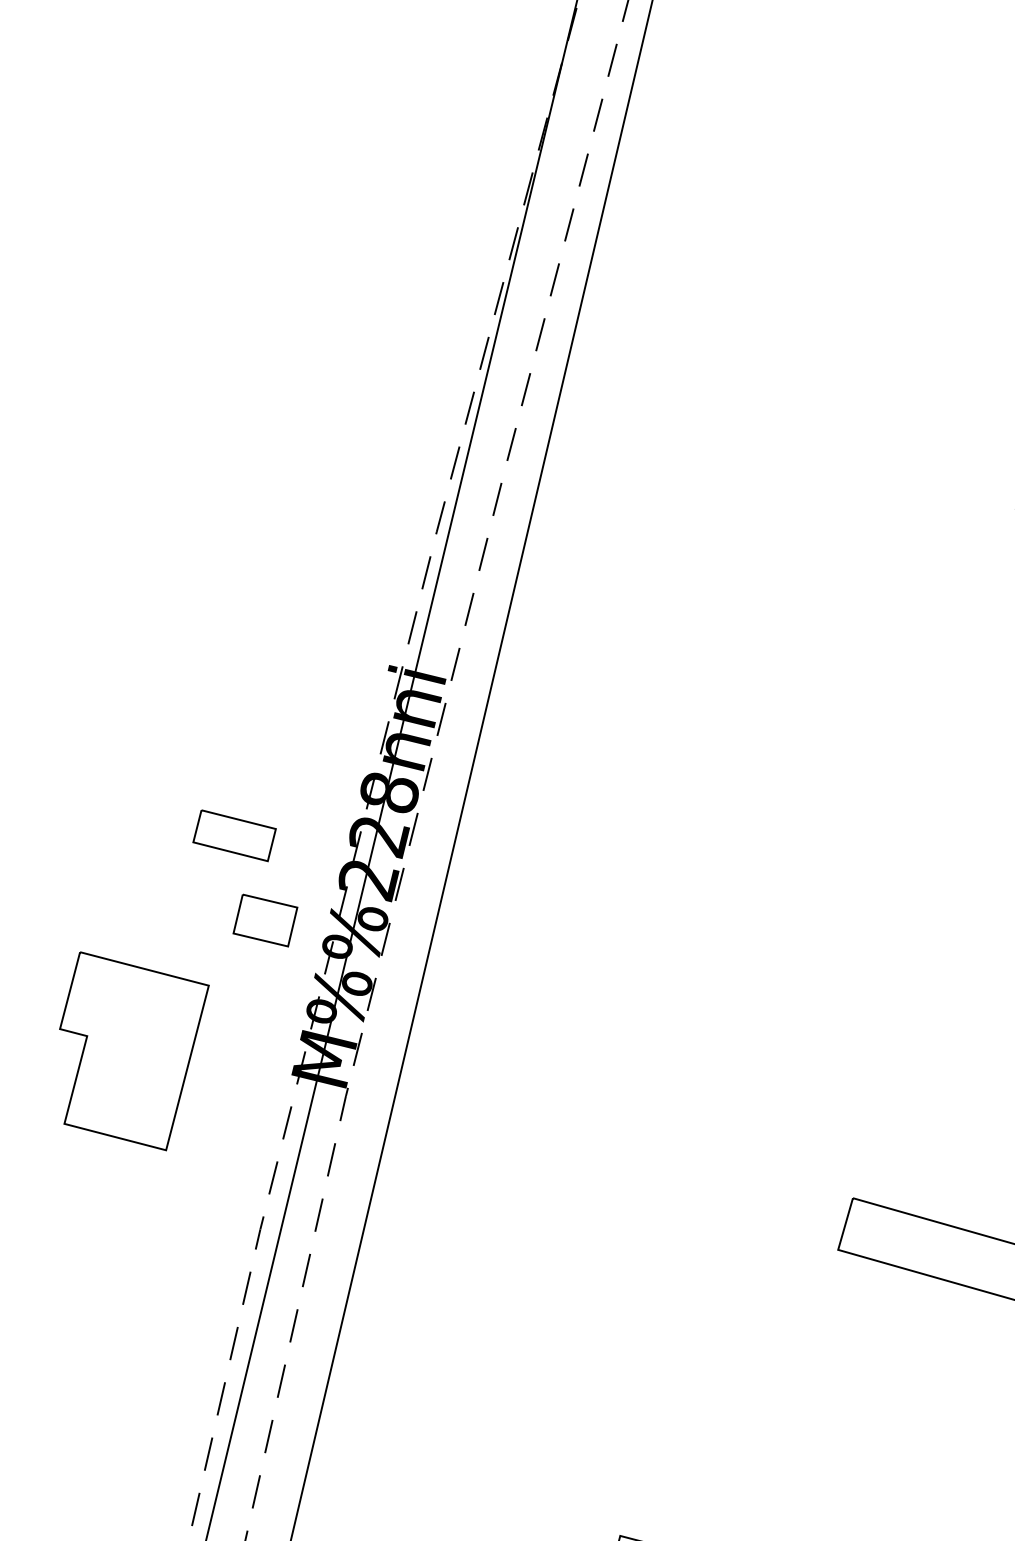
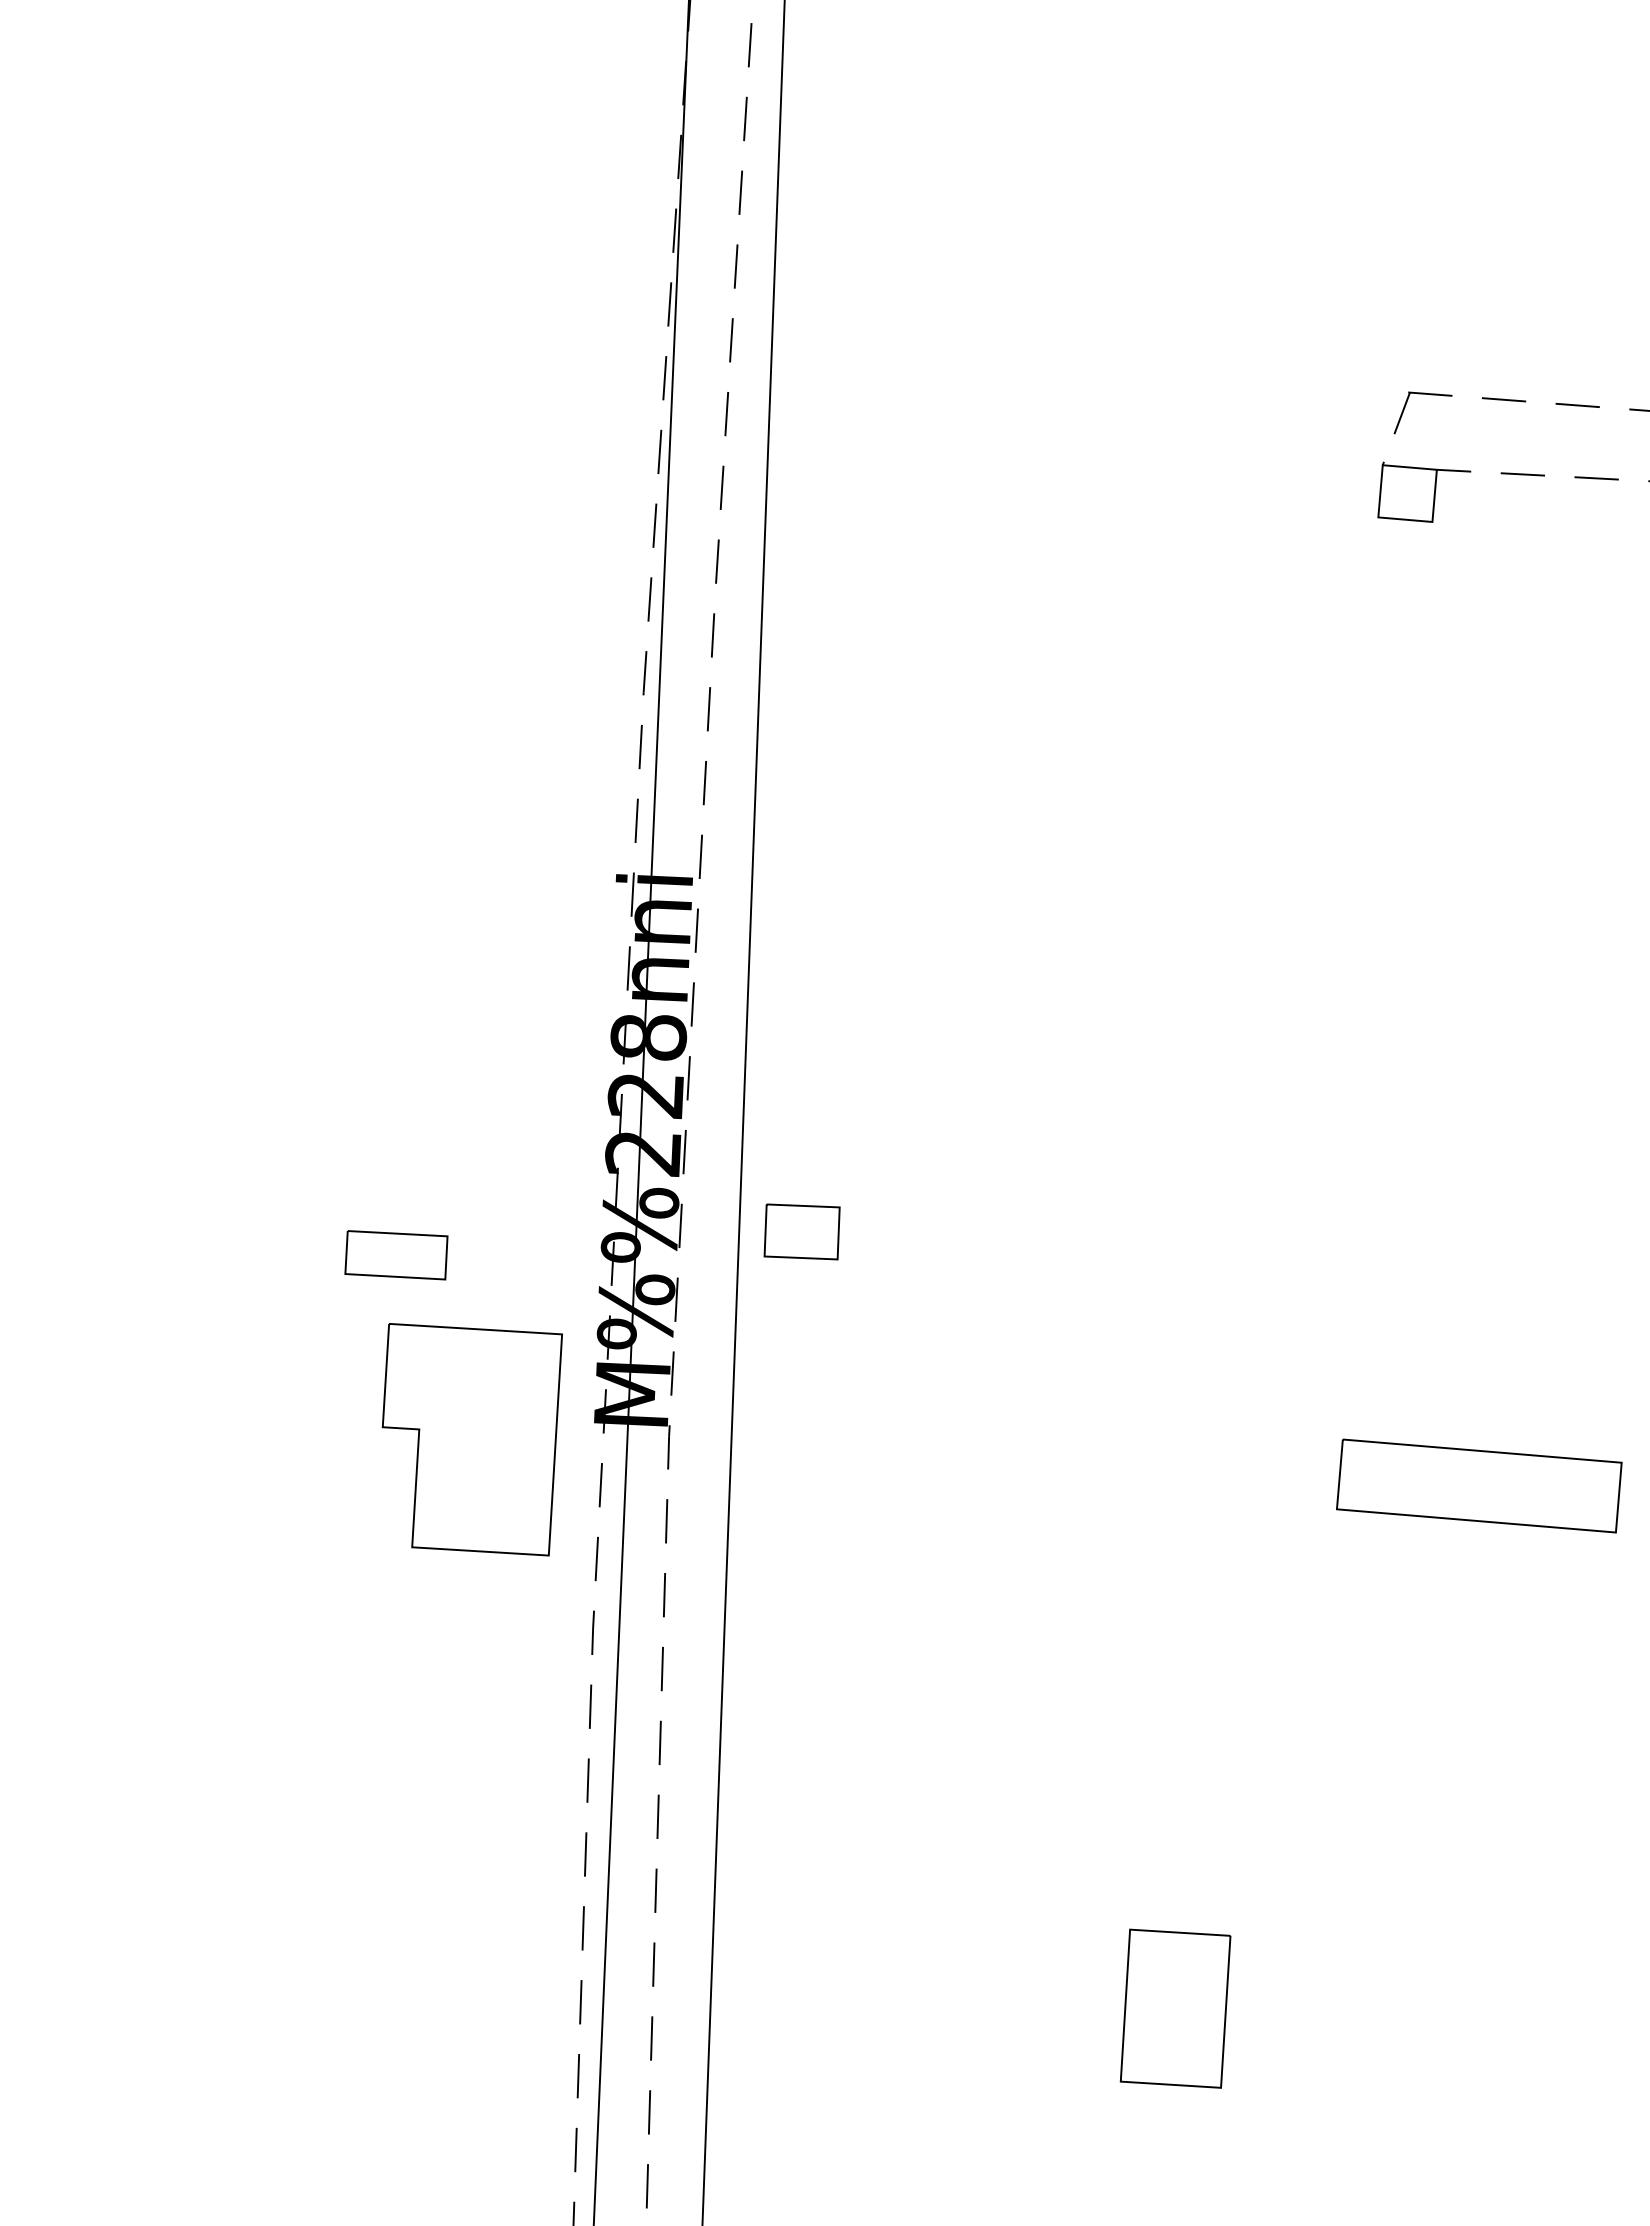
part: (234, 835) -> (396, 1255), moved
part: (265, 920) -> (801, 1231), moved
part: (125, 1051) -> (471, 1439), moved

